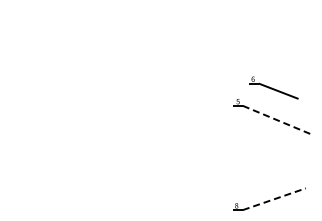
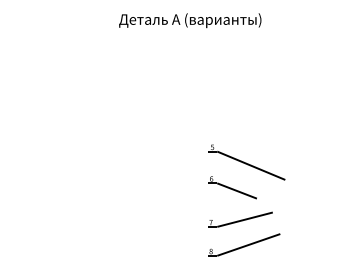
part: (274, 87) -> (232, 187), moved
line: (277, 119) -> (251, 165), dashed -> solid
part: (266, 173) -> (240, 219), added
line: (275, 198) -> (249, 244), dashed -> solid

